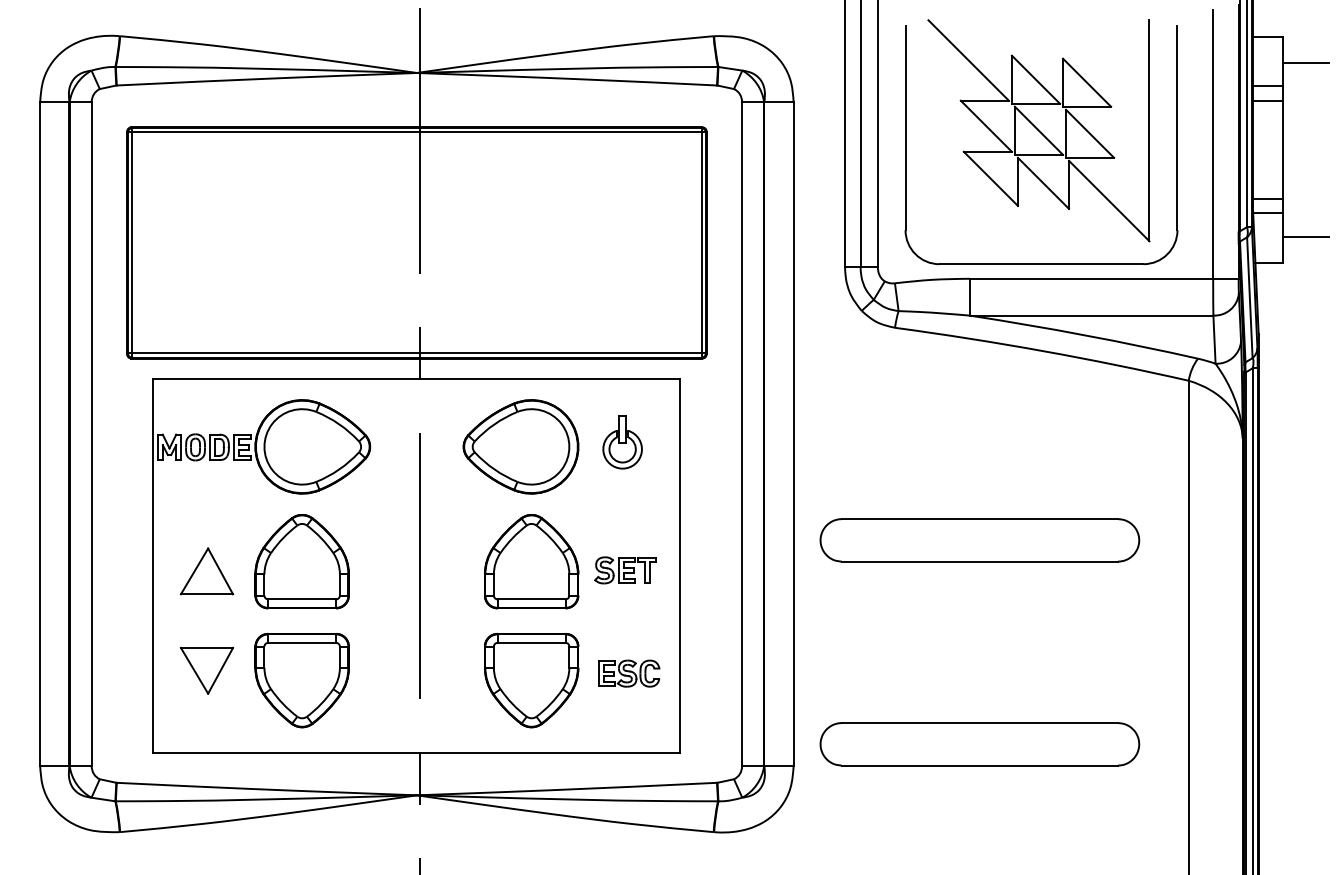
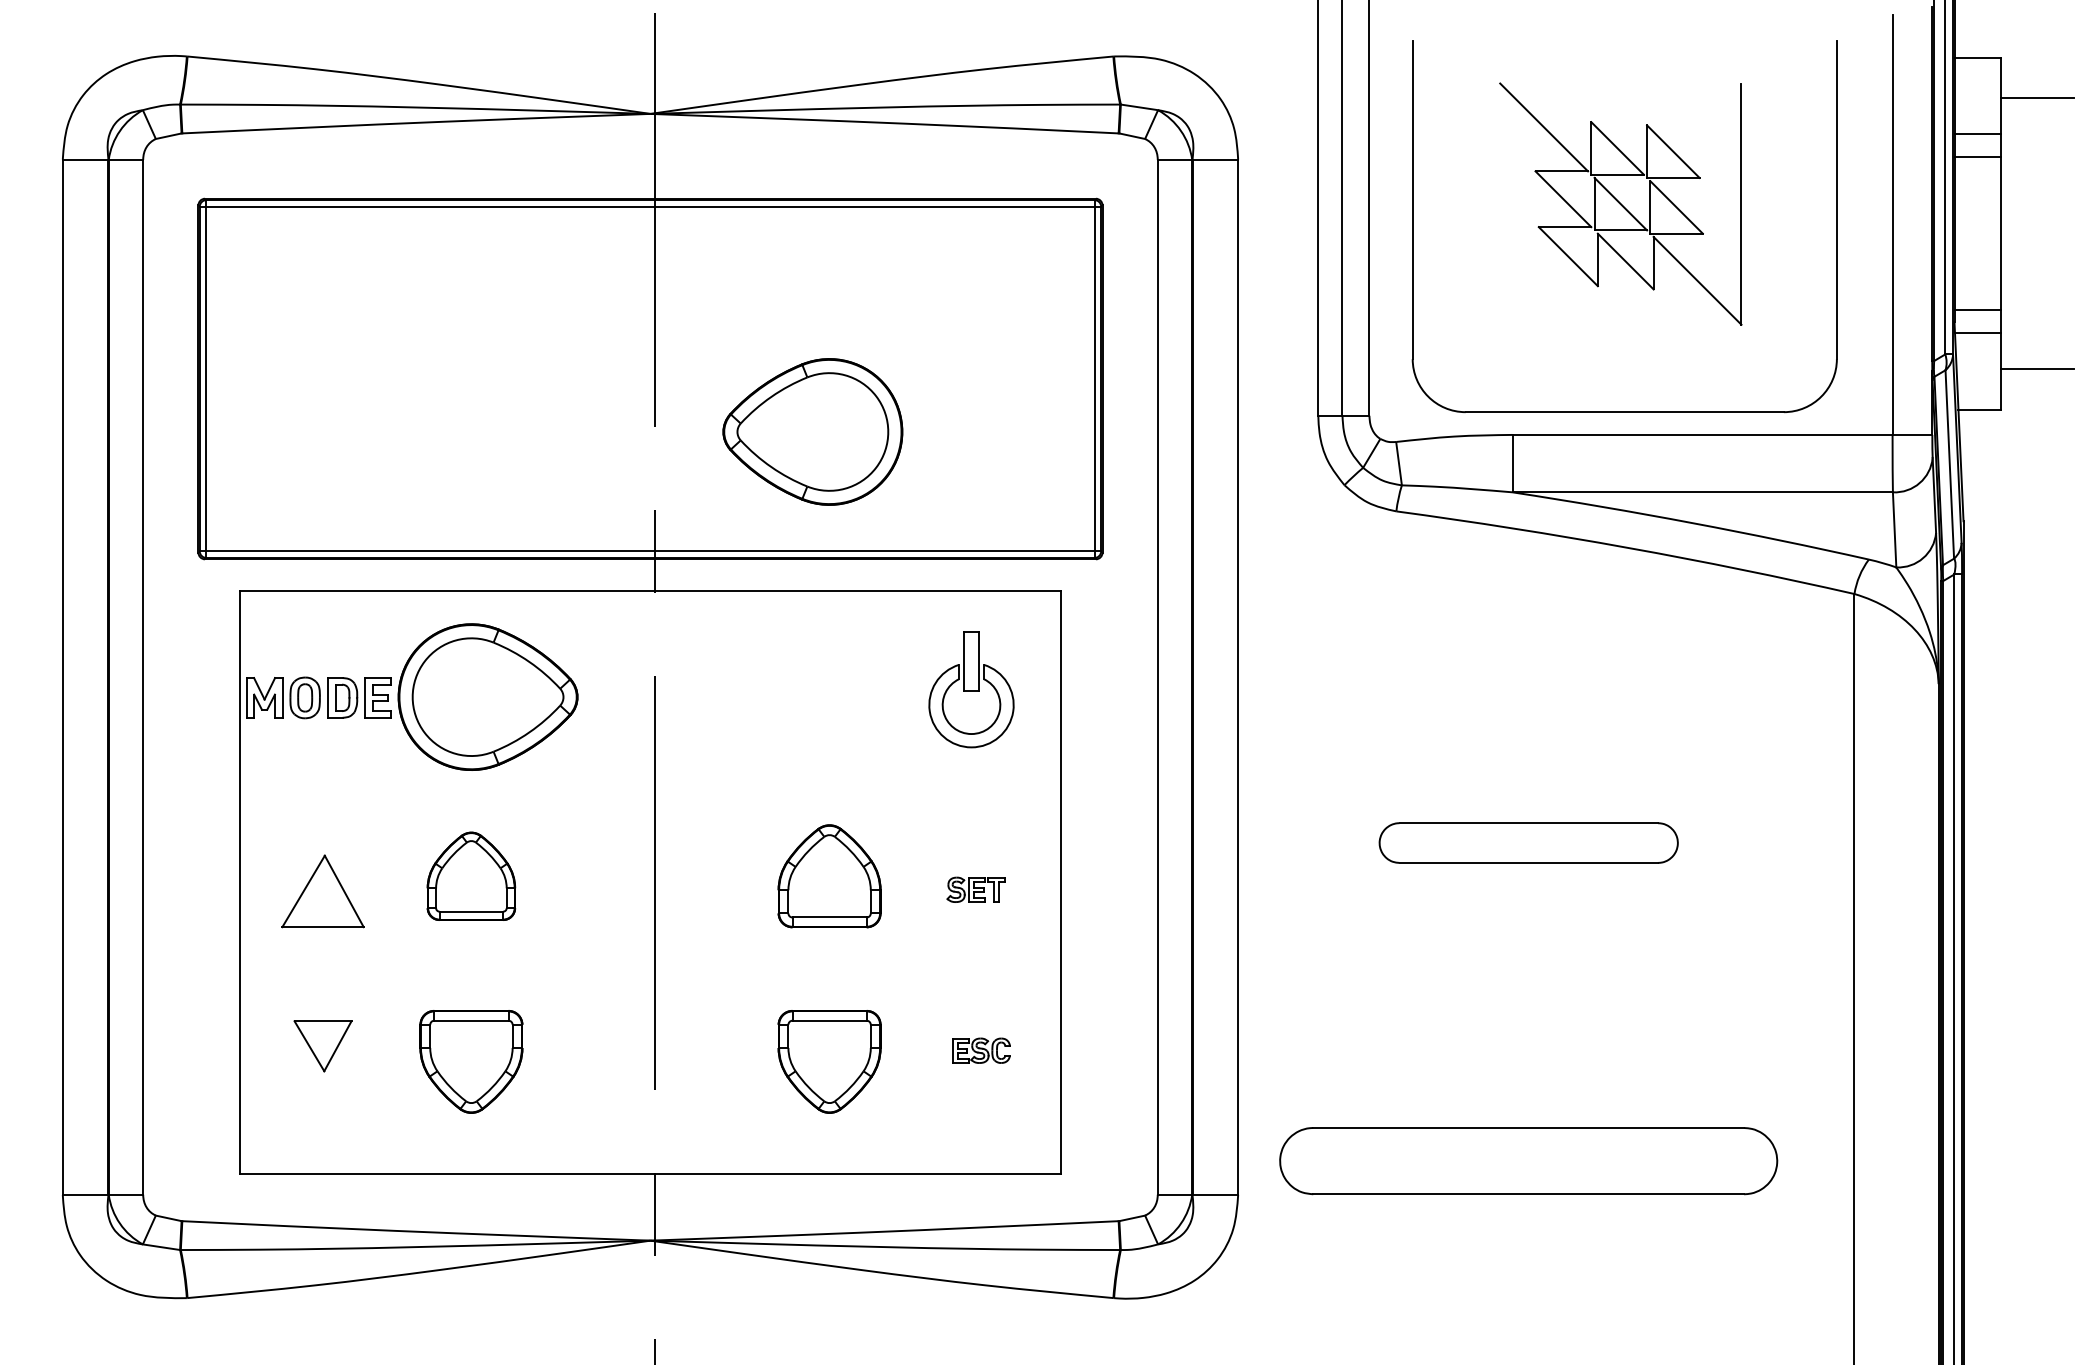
part: (1038, 130) -> (1620, 203), size x0.7
part: (622, 442) -> (971, 690), size x1.4
part: (520, 446) -> (812, 431), moved
part: (979, 540) -> (1528, 843), size x0.6
part: (301, 561) -> (470, 875), size x0.6
part: (531, 561) -> (829, 875), size x0.7
part: (625, 570) -> (975, 889), size x0.6
part: (206, 670) -> (322, 1045), size x0.7
part: (629, 673) -> (982, 1050), size x0.6
part: (301, 680) -> (470, 1061), size x0.7
part: (531, 680) -> (829, 1061), size x0.7

